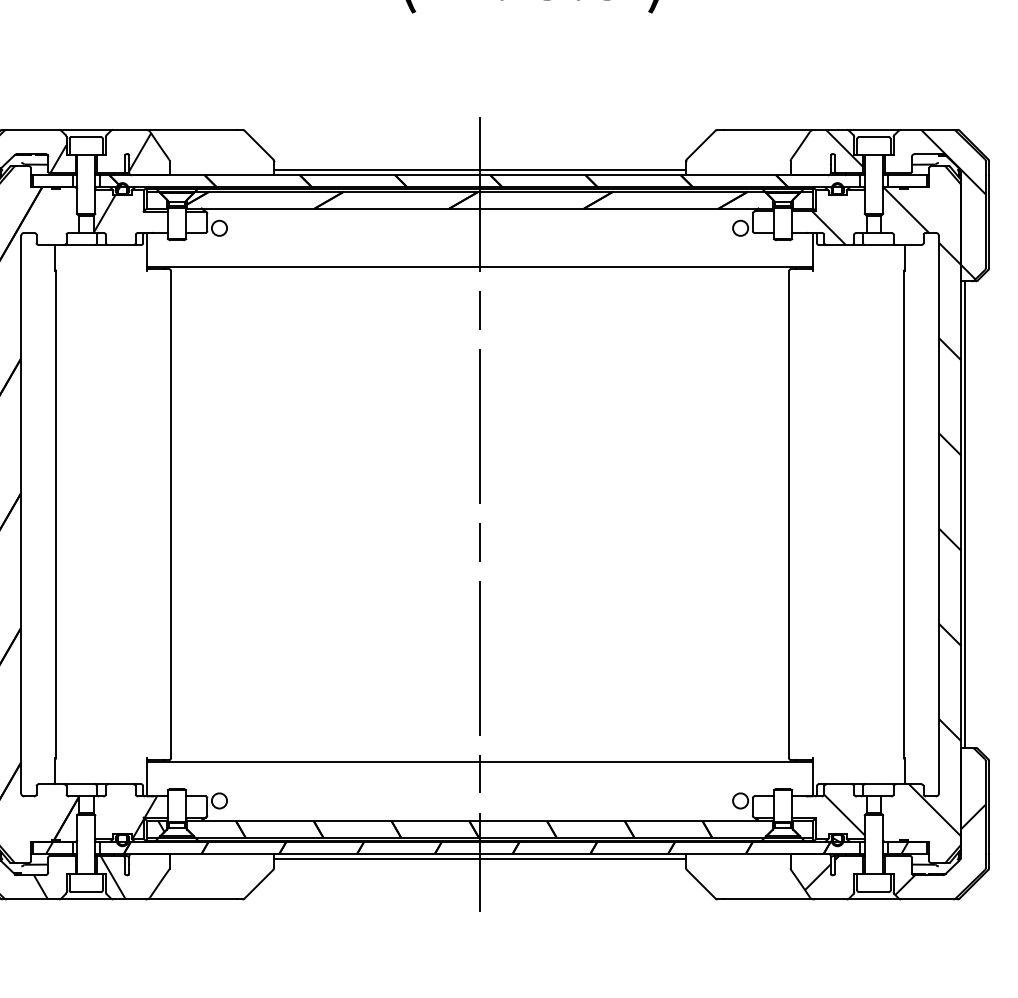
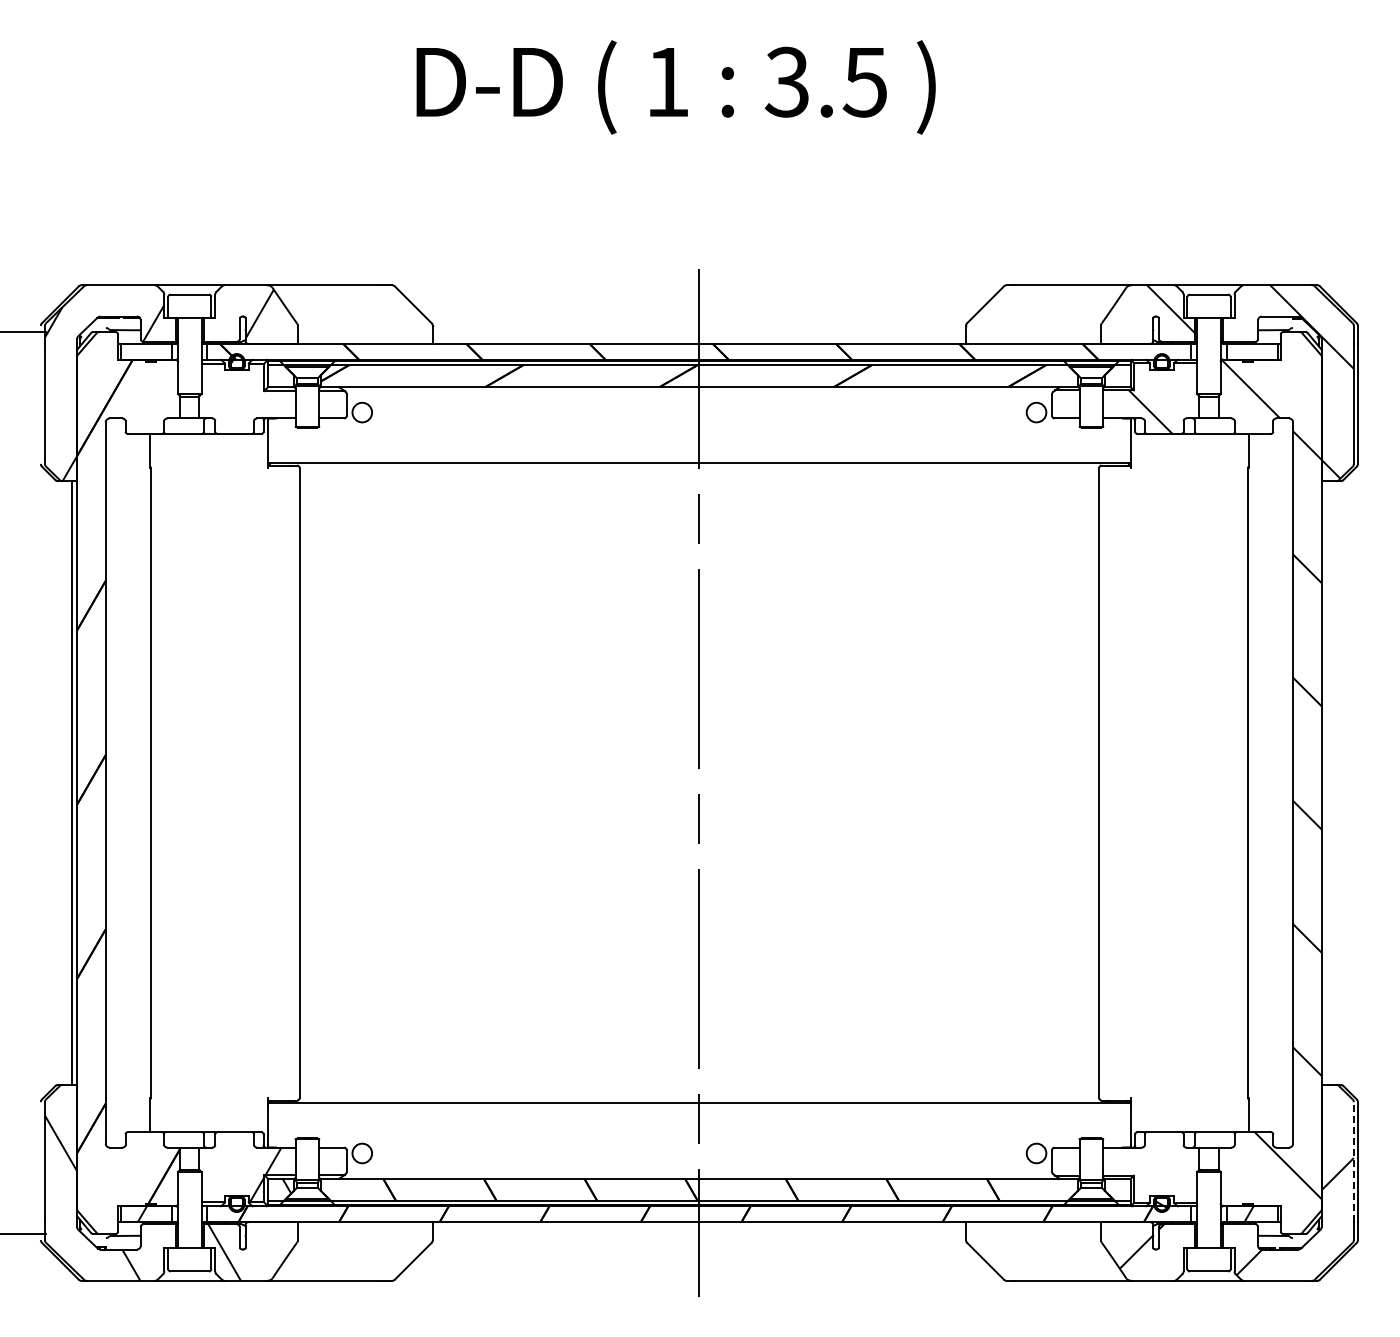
line: (479, 170) -> (698, 337), removed
hatch: (104, 213) -> (213, 393), removed
line: (964, 514) -> (1326, 782), removed
line: (985, 807) -> (1353, 1162), solid -> dashed
hatch: (844, 814) -> (1170, 1171), removed
line: (479, 858) -> (698, 1228), removed

